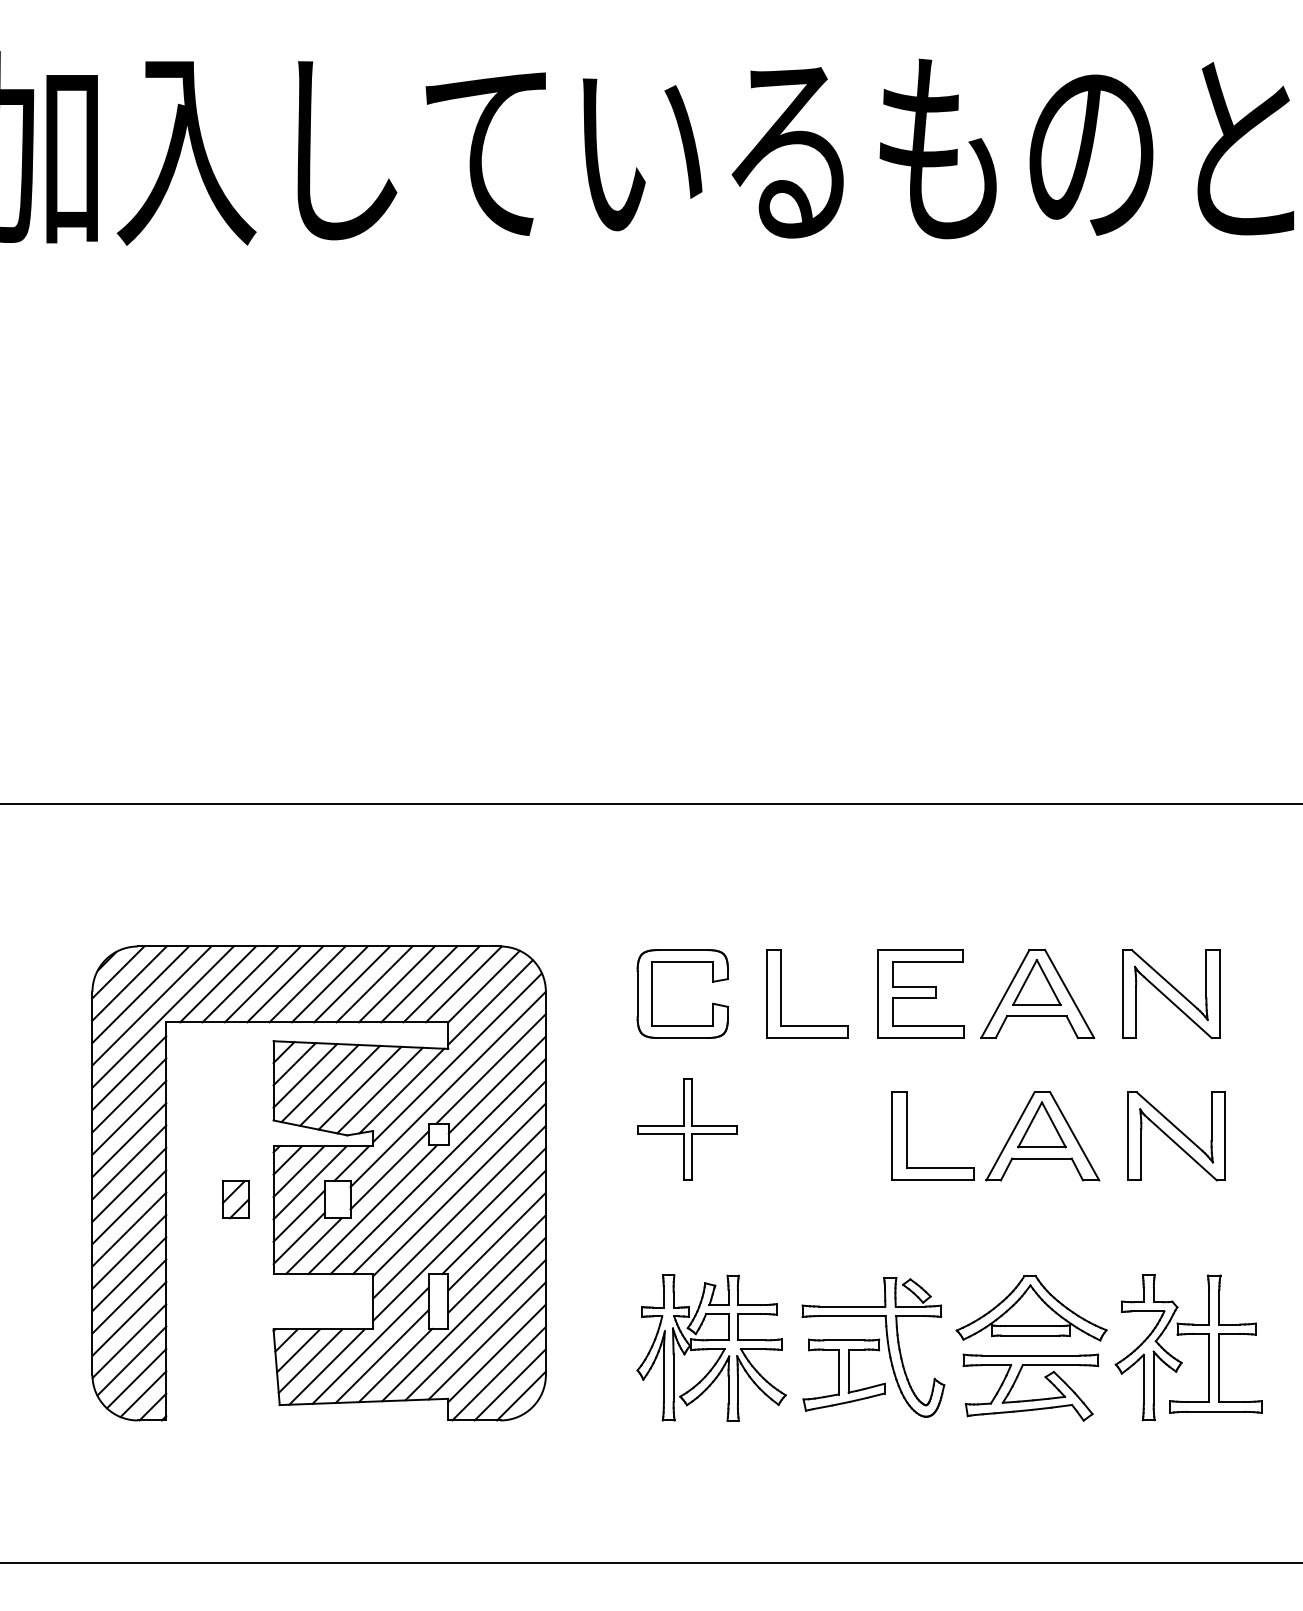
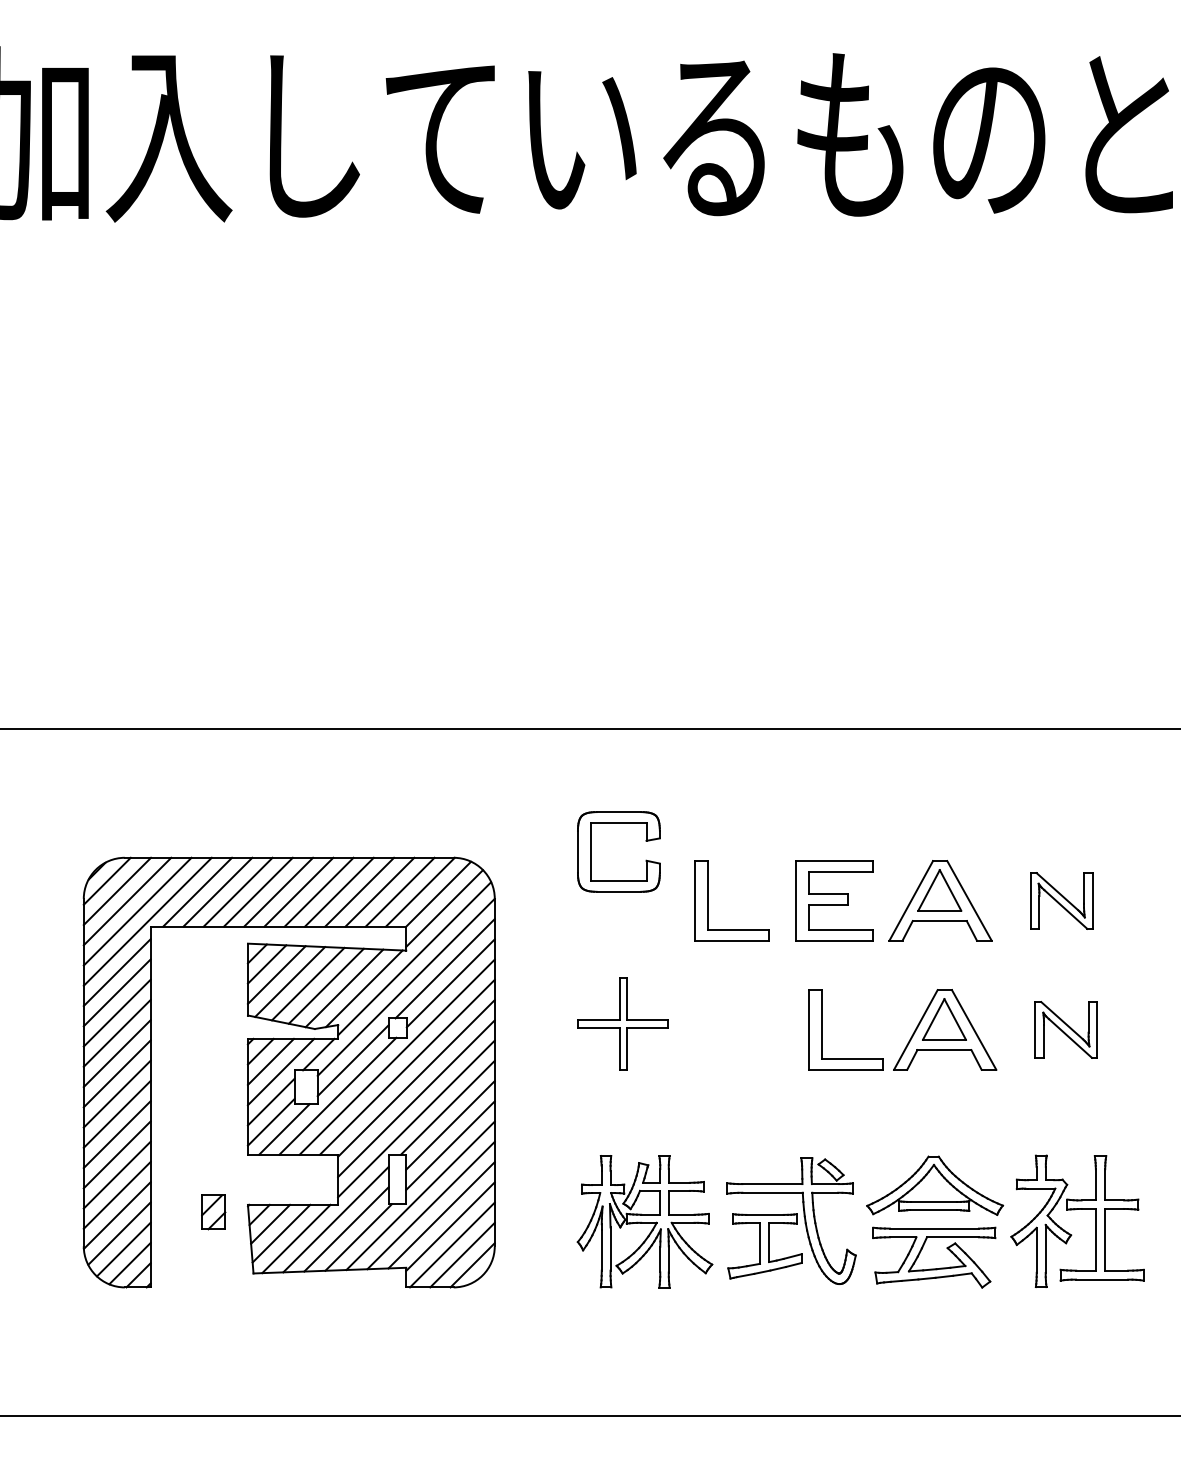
part: (652, 993) -> (591, 851), moved
part: (1171, 994) -> (1061, 901), size x0.7
part: (1176, 1136) -> (1066, 1030), size x0.7
part: (235, 1199) -> (213, 1212), moved

